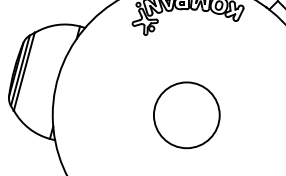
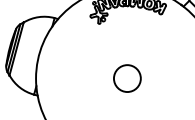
circle: (187, 115) -> (127, 78), size x0.6

